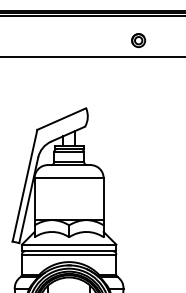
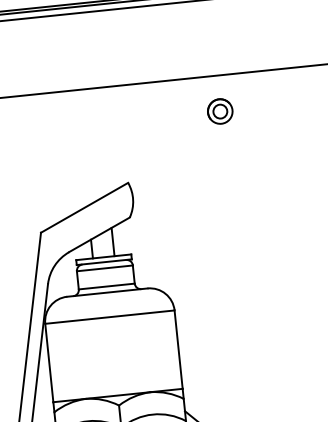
part: (138, 40) -> (219, 111), moved

